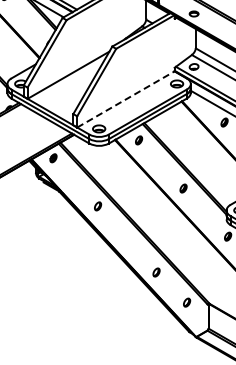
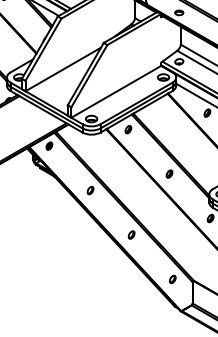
line: (126, 99) -> (116, 91), dashed -> solid
part: (156, 272) -> (131, 234), moved

